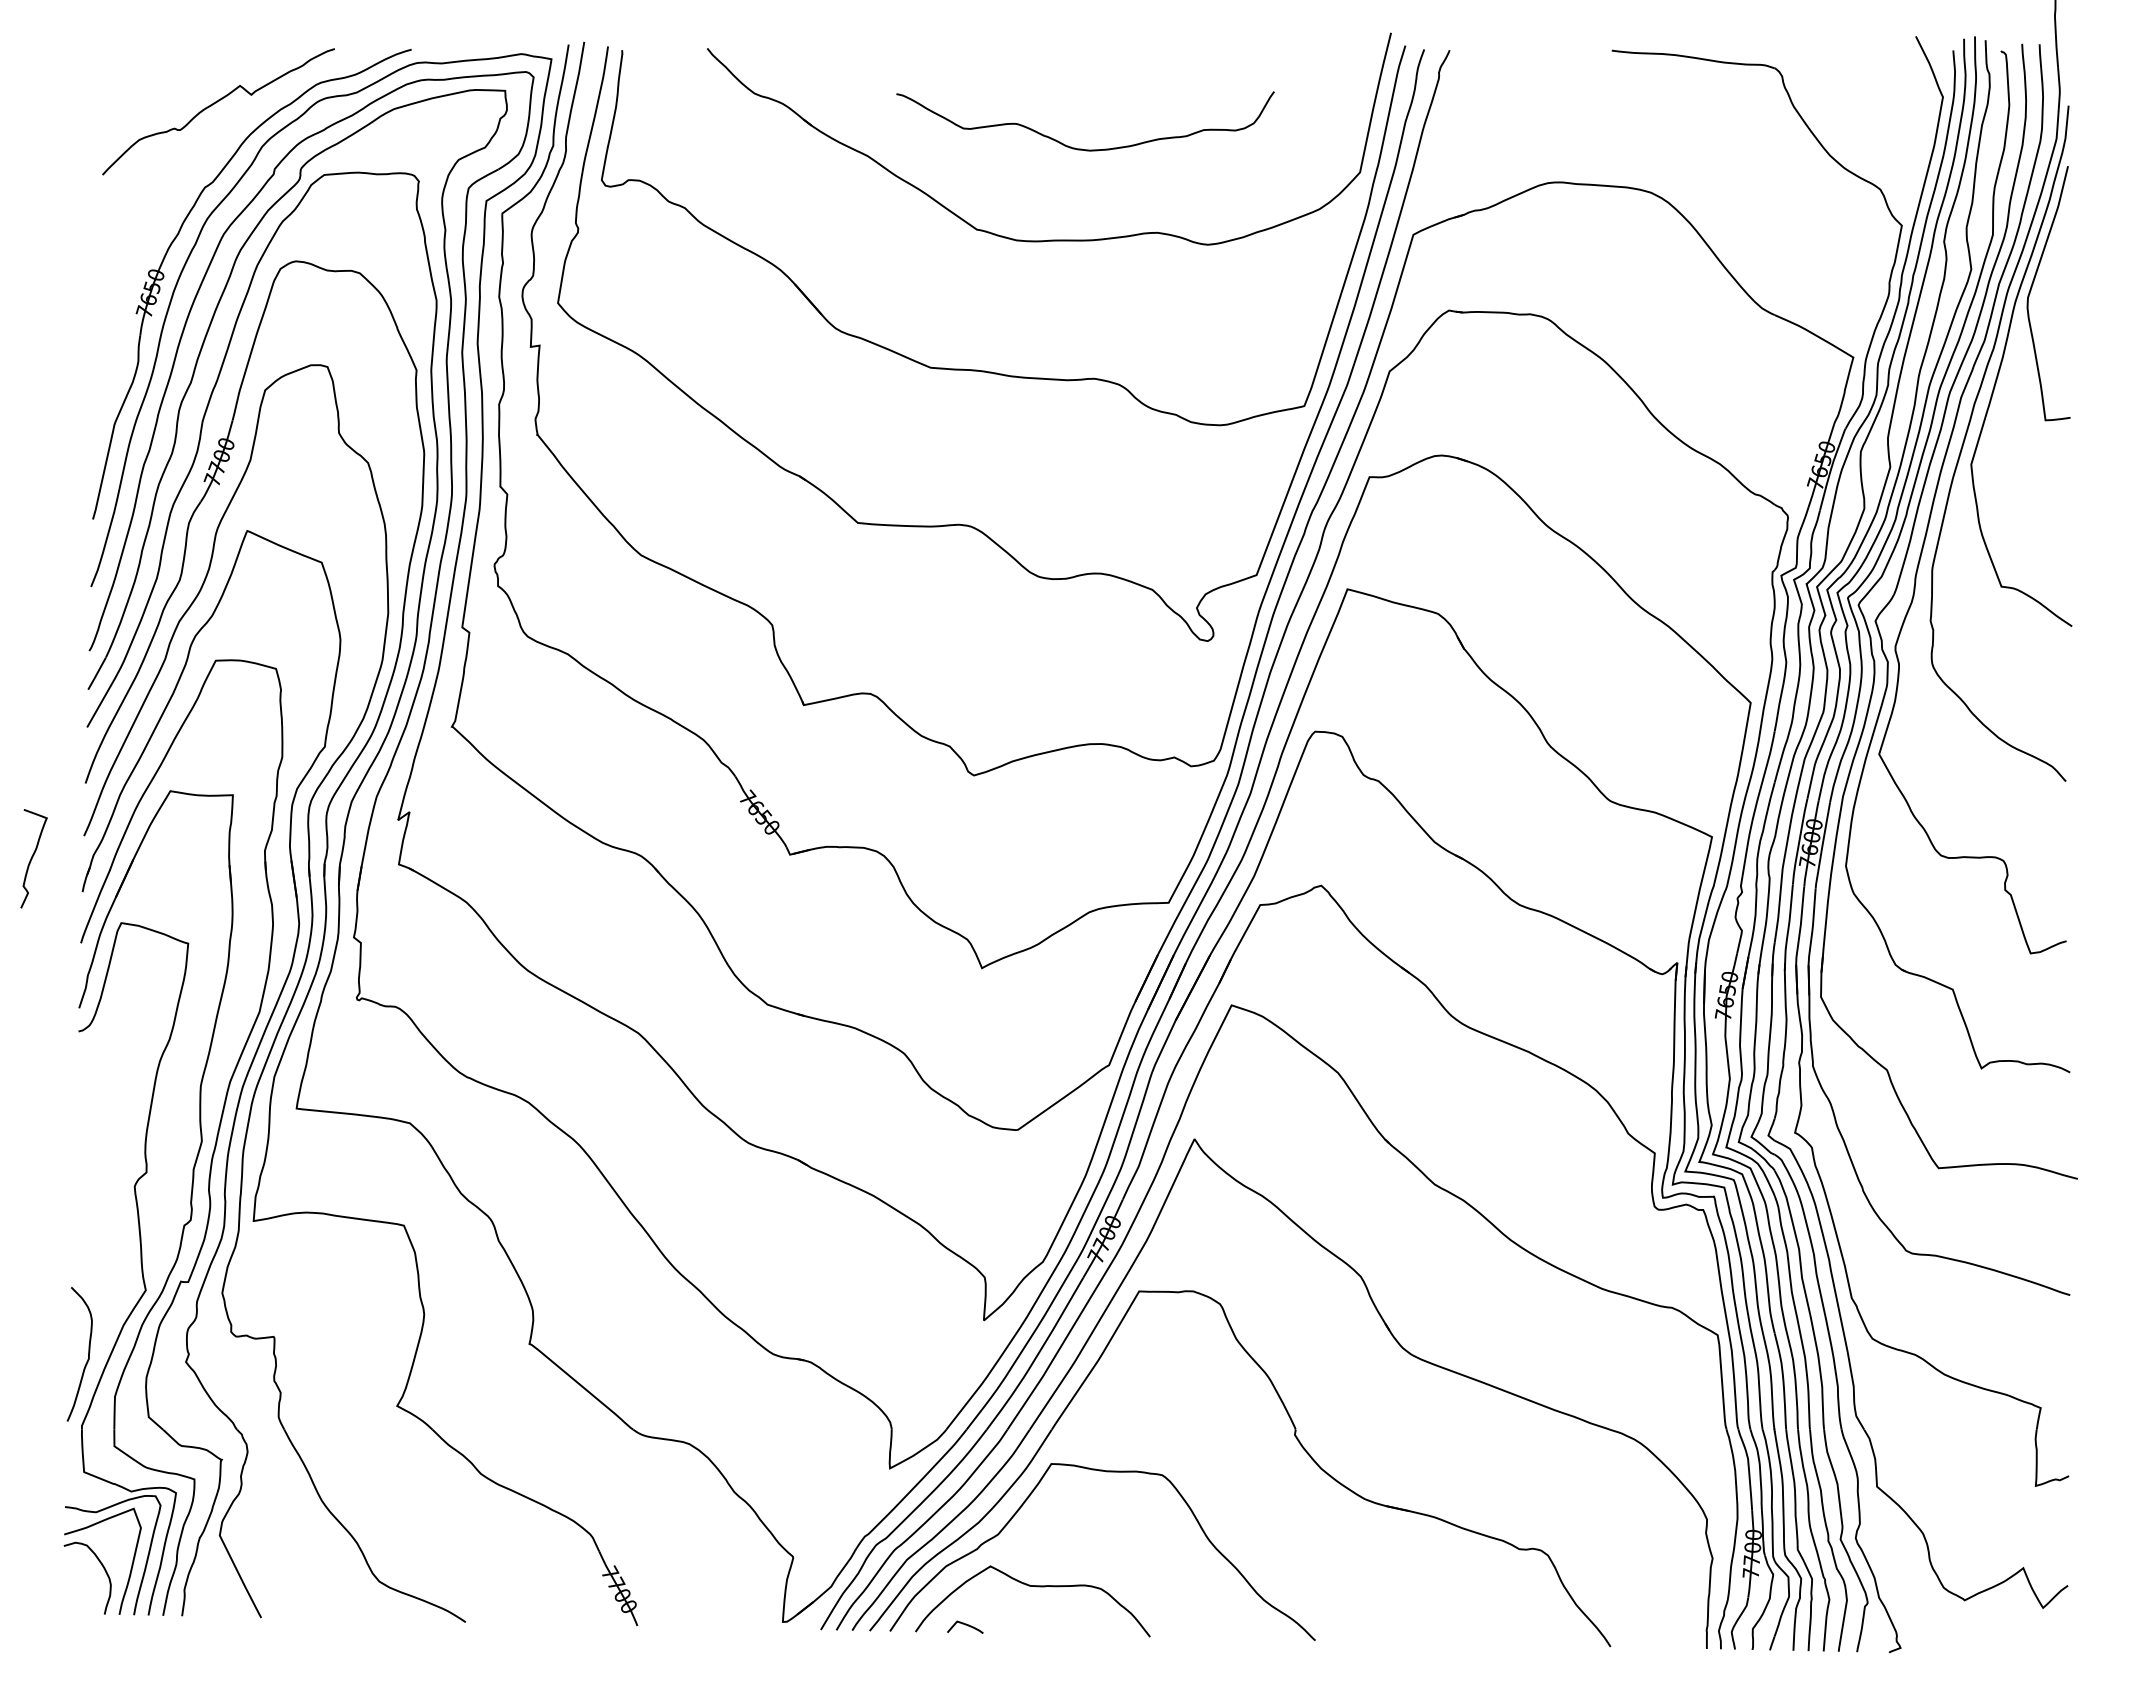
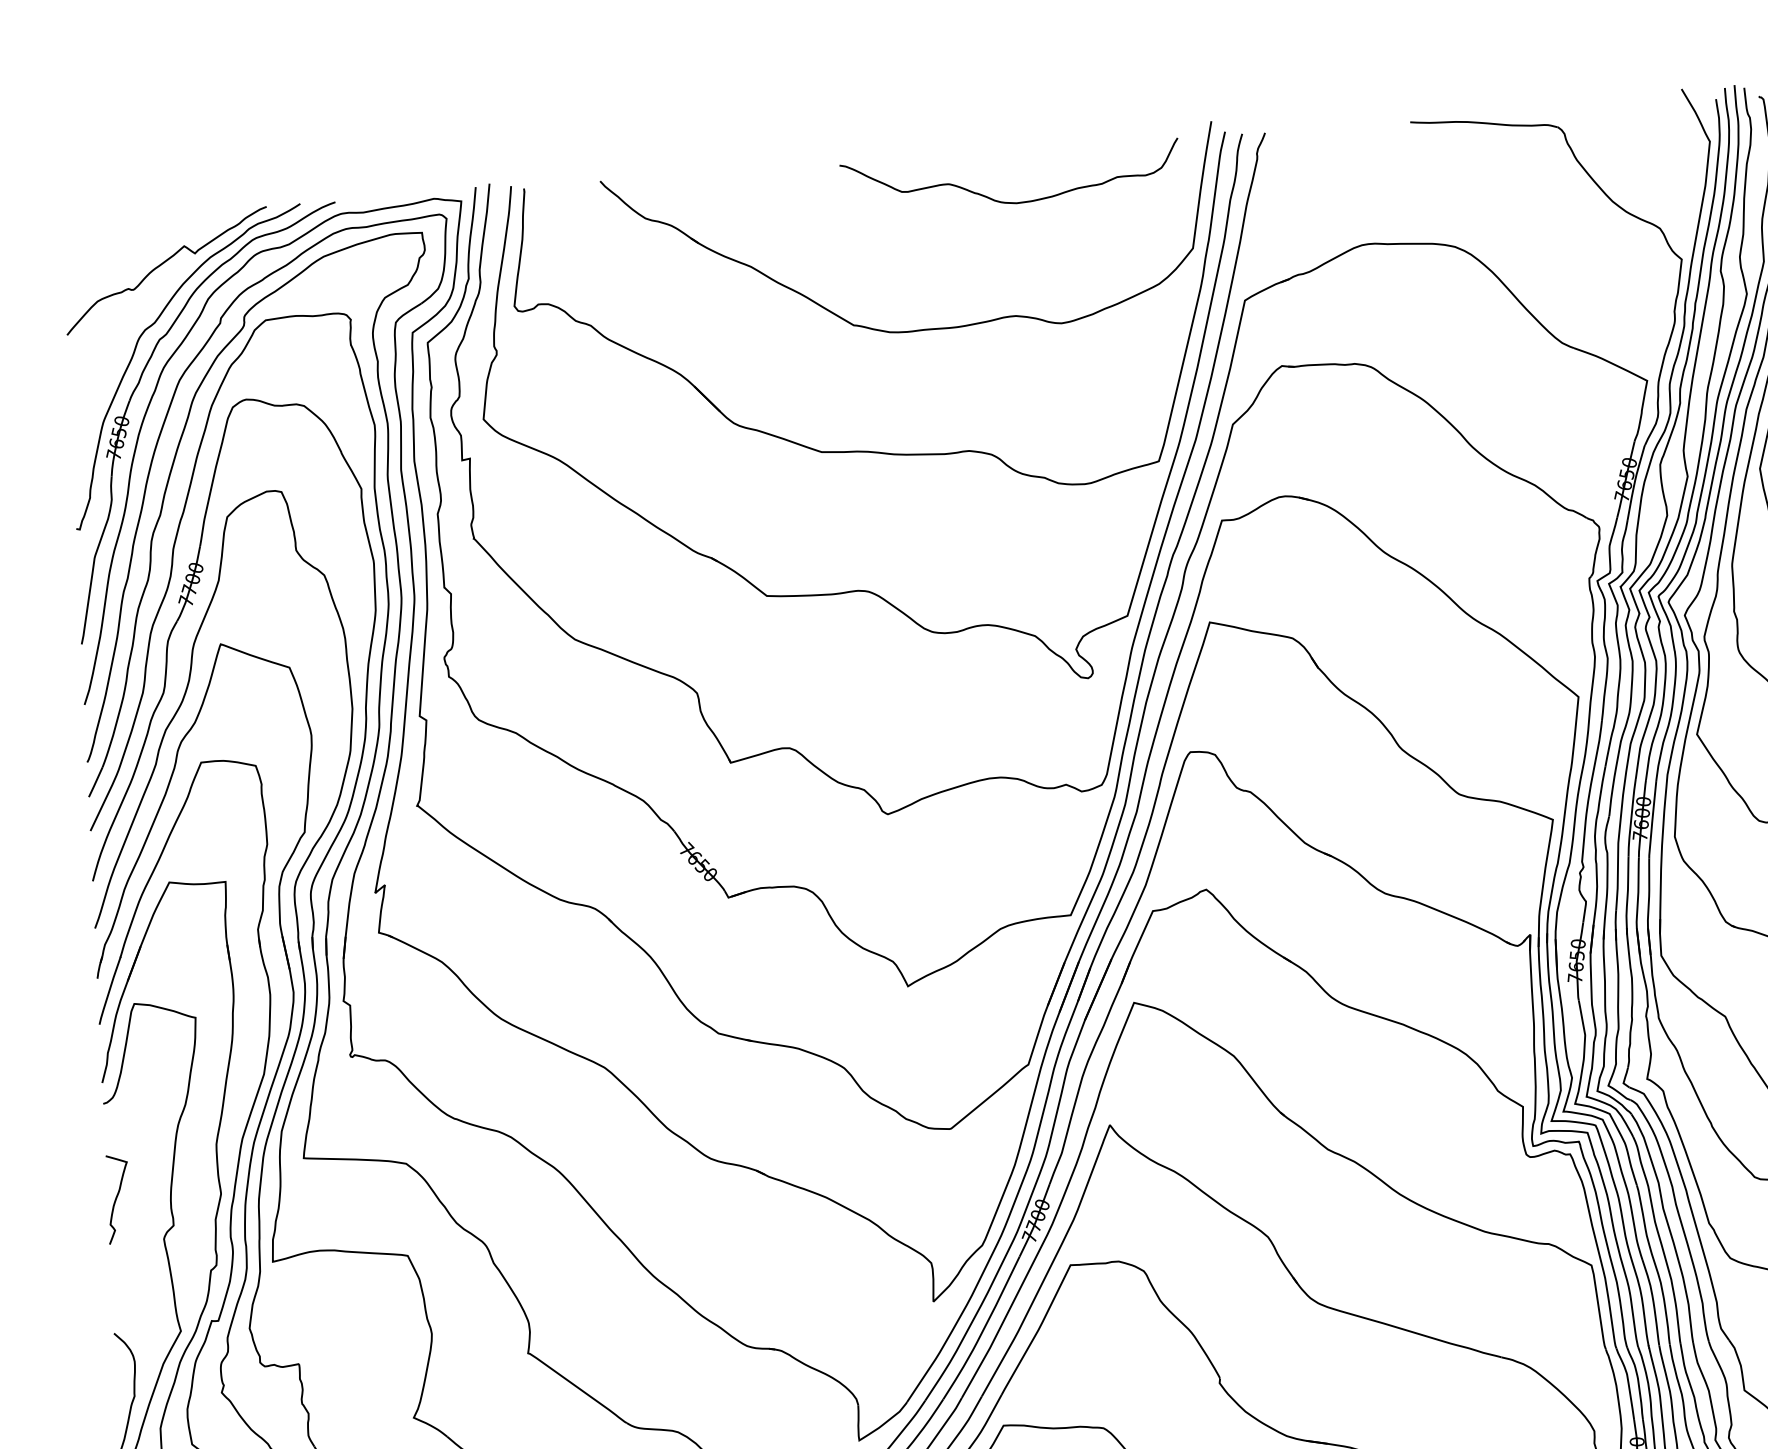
curve: (1082, 148) -> (1009, 201), moved
curve: (201, 169) -> (155, 323), added
curve: (33, 857) -> (117, 1198), moved

